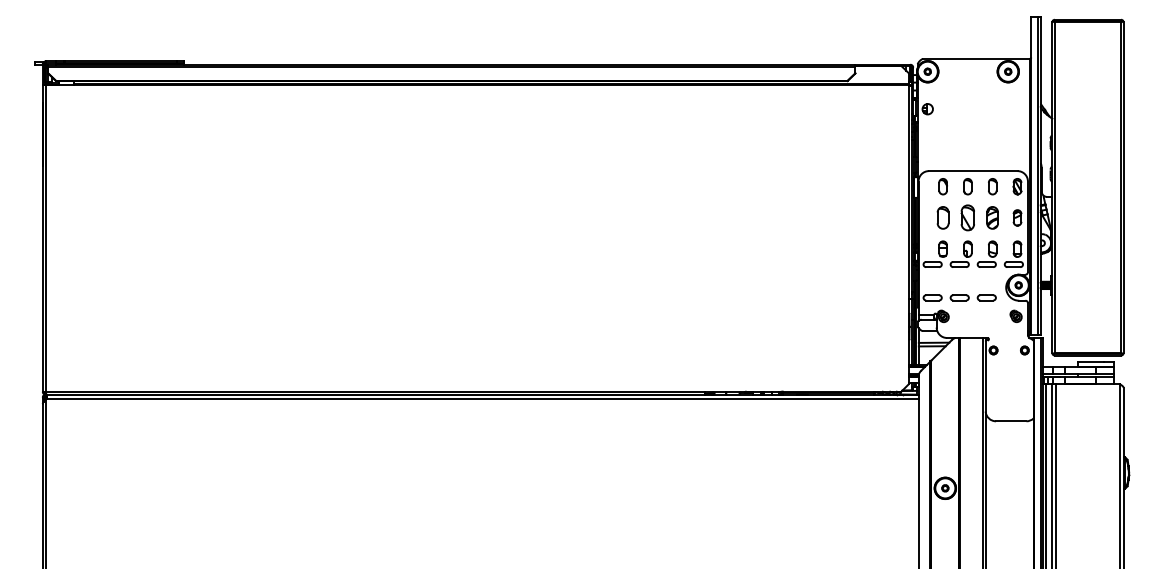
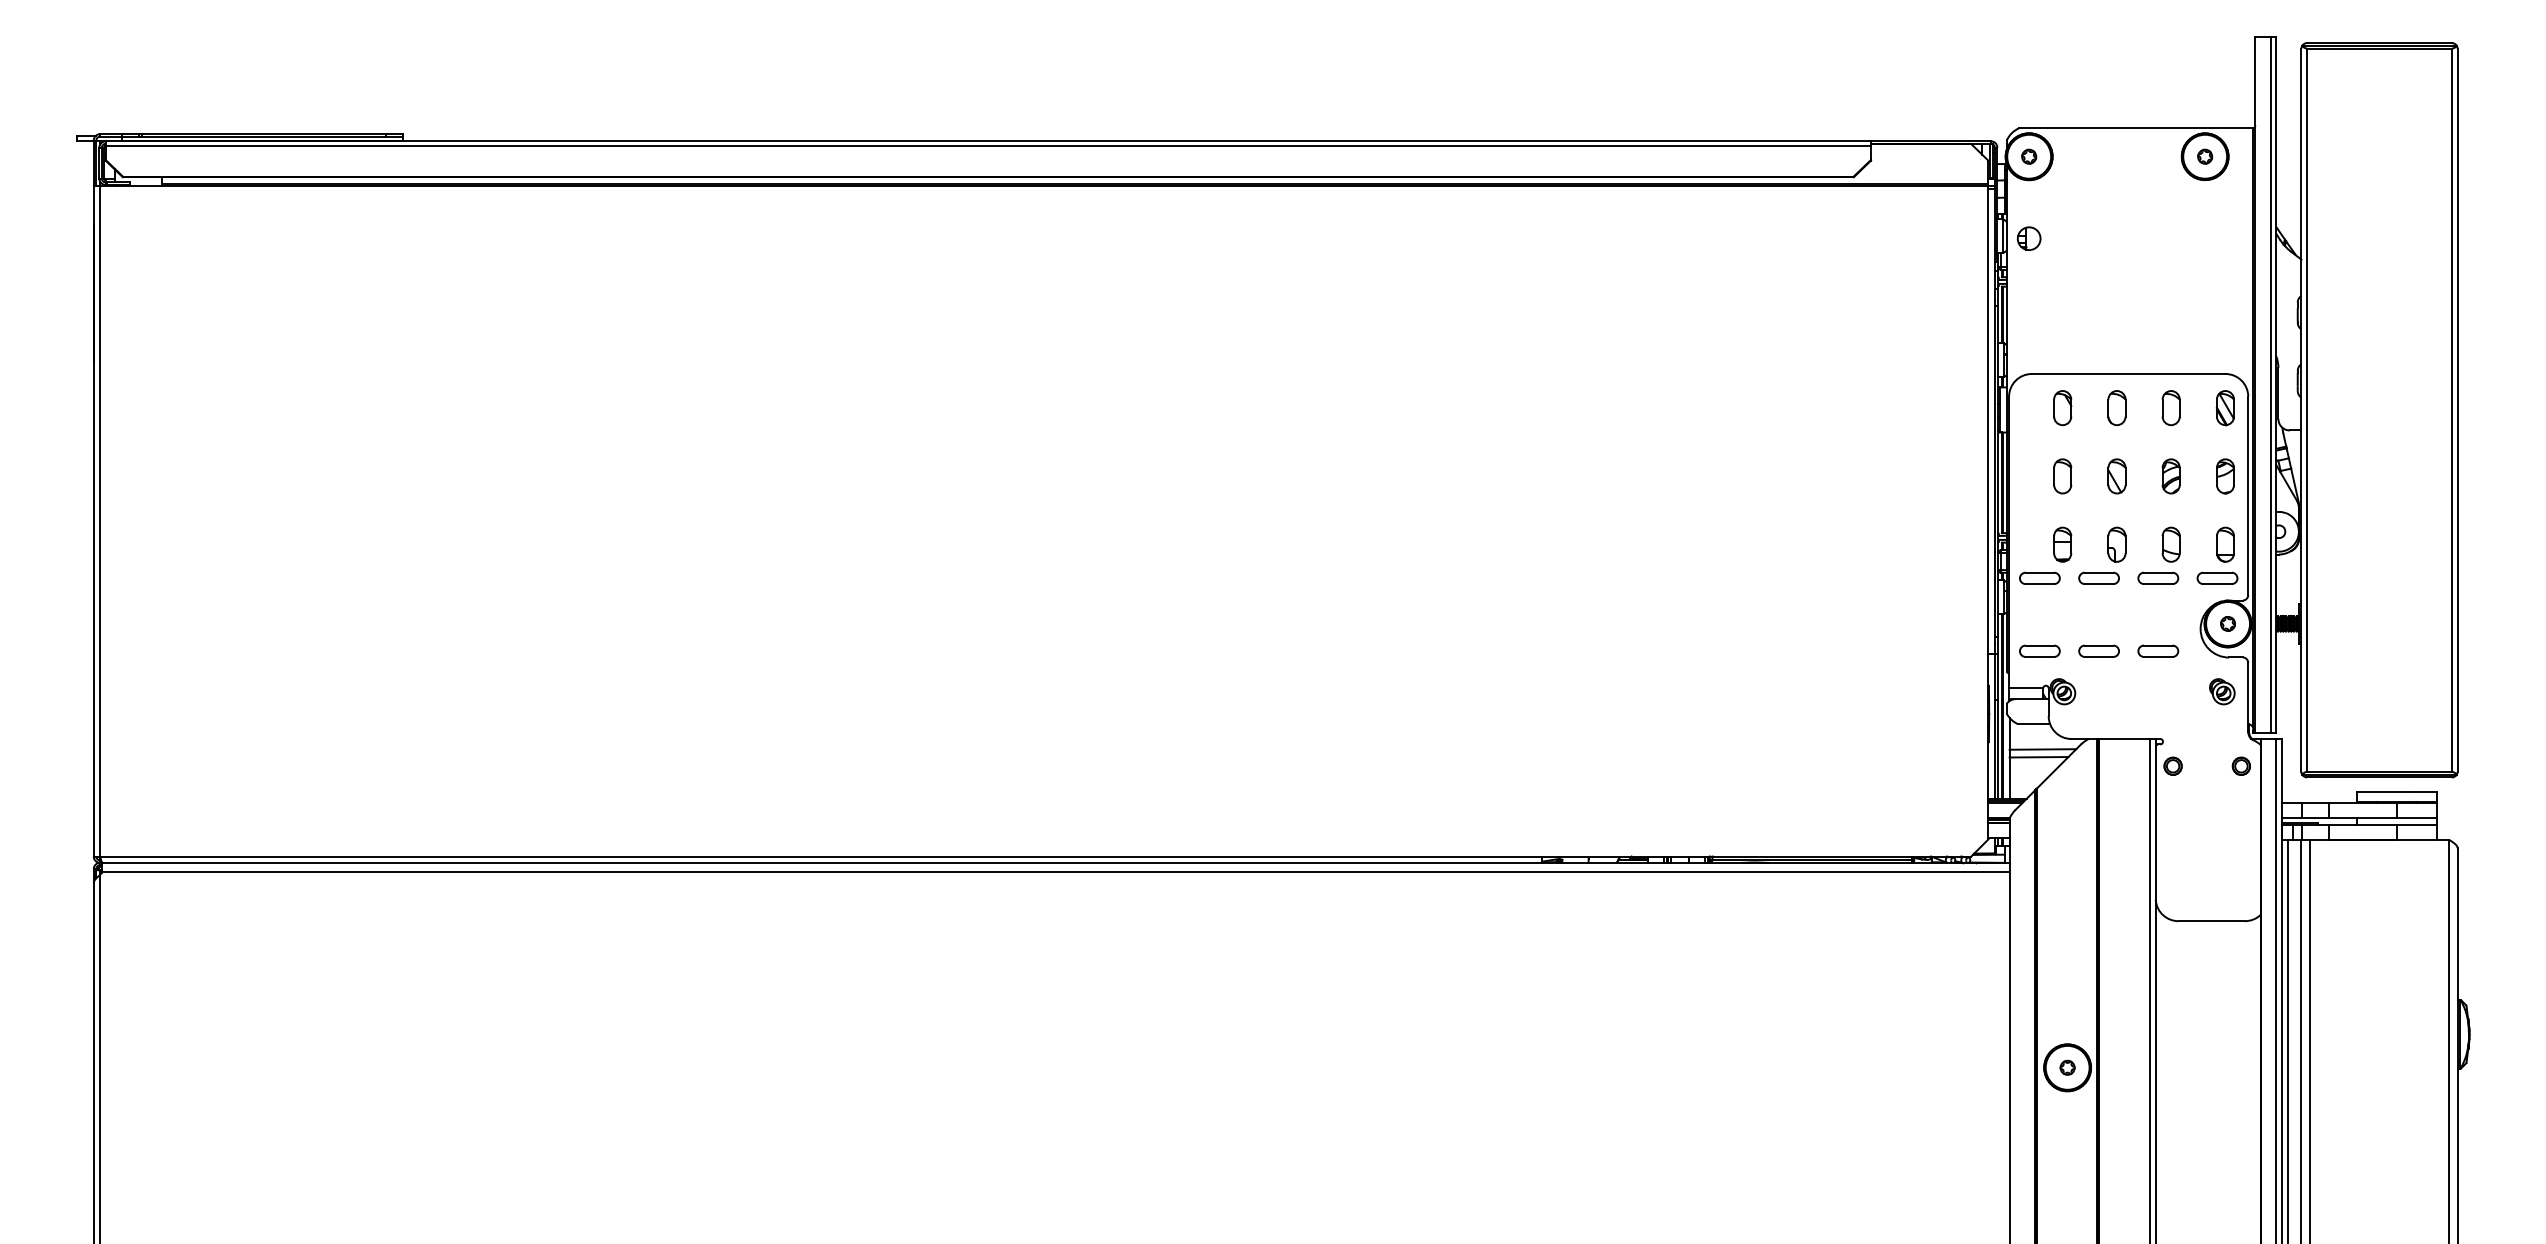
part: (942, 217) -> (2061, 475), size x0.71
part: (967, 217) -> (2116, 475), size x0.62
part: (992, 217) -> (2170, 475), size x0.71

